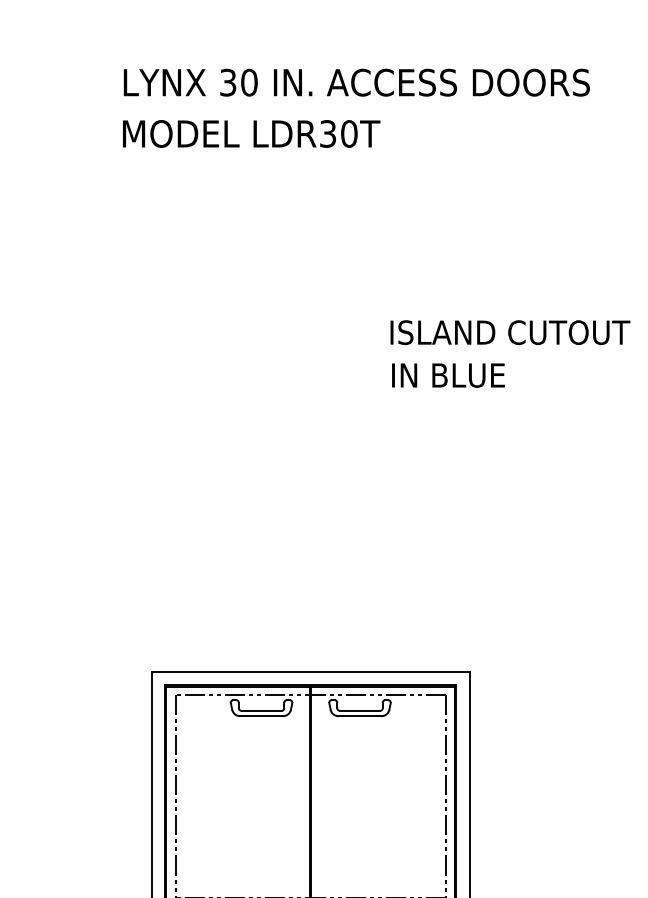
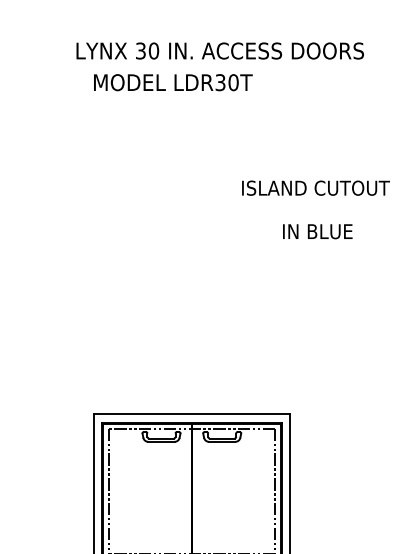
text: (251, 133) -> (173, 82), moved
text: (509, 331) -> (315, 187), moved
text: (448, 375) -> (317, 231), moved

